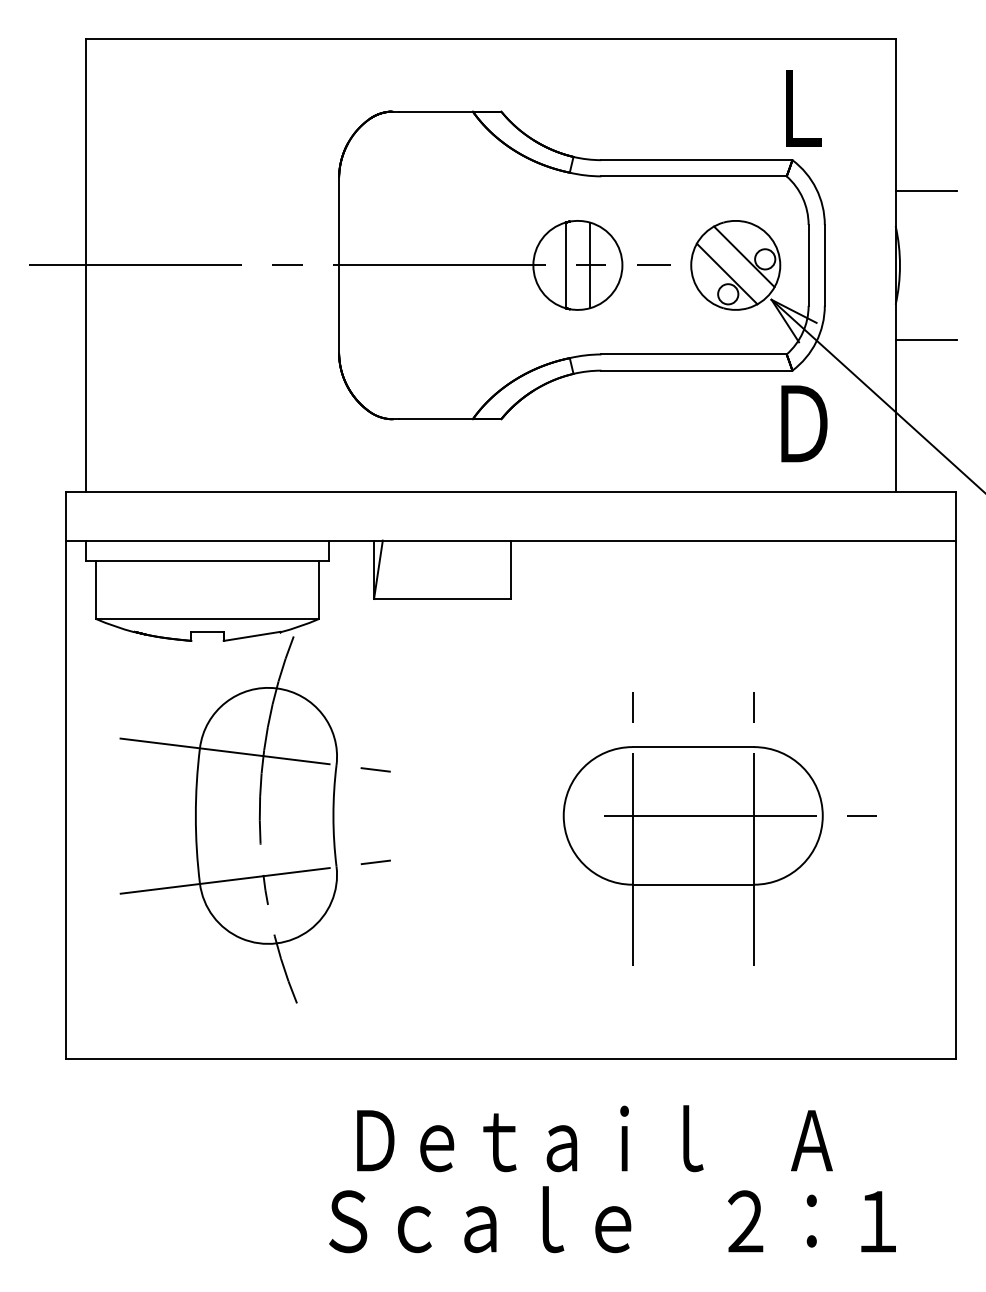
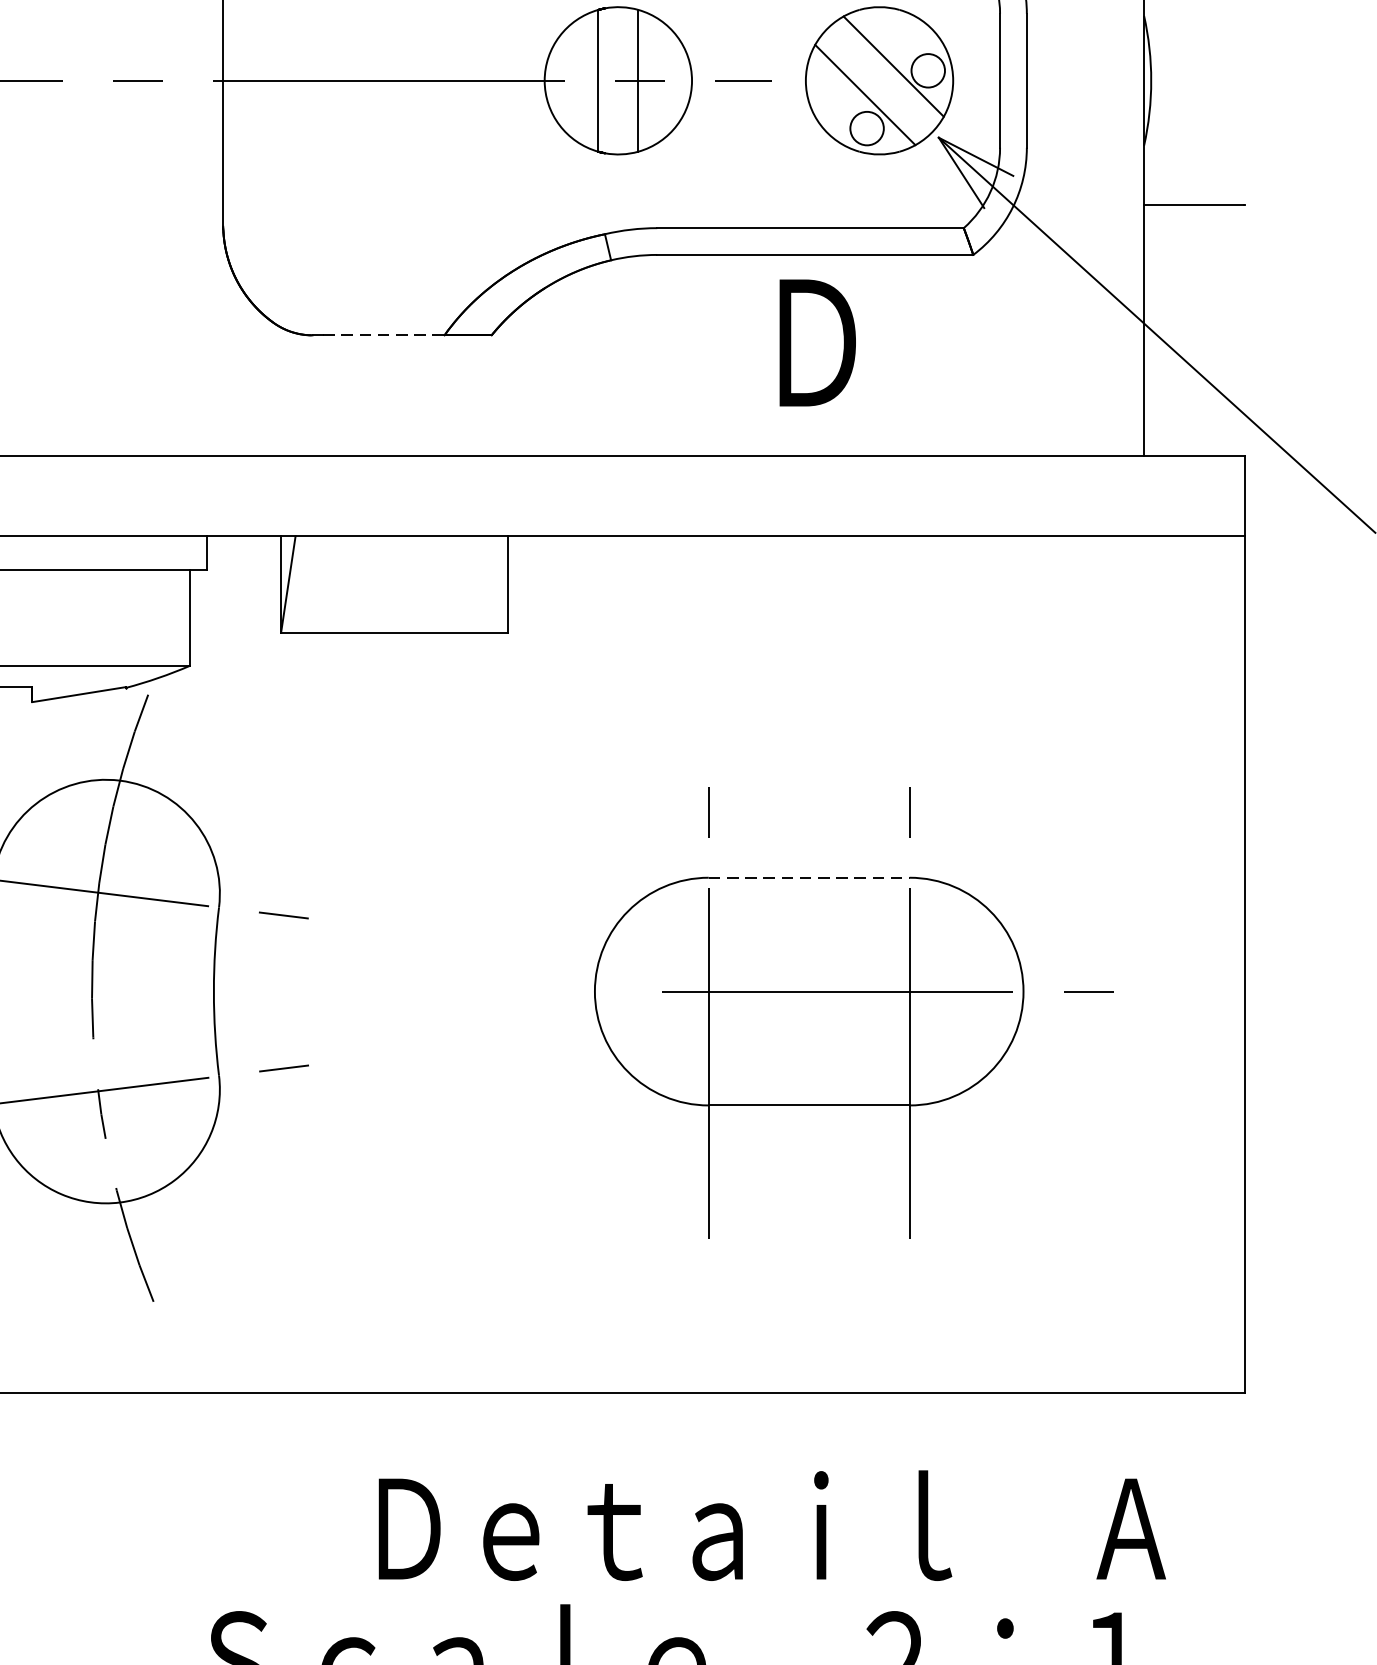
line: (436, 419) -> (384, 335), solid -> dashed
text: (804, 423) -> (817, 342), moved
line: (693, 747) -> (809, 878), solid -> dashed
text: (594, 1138) -> (771, 1525), moved

